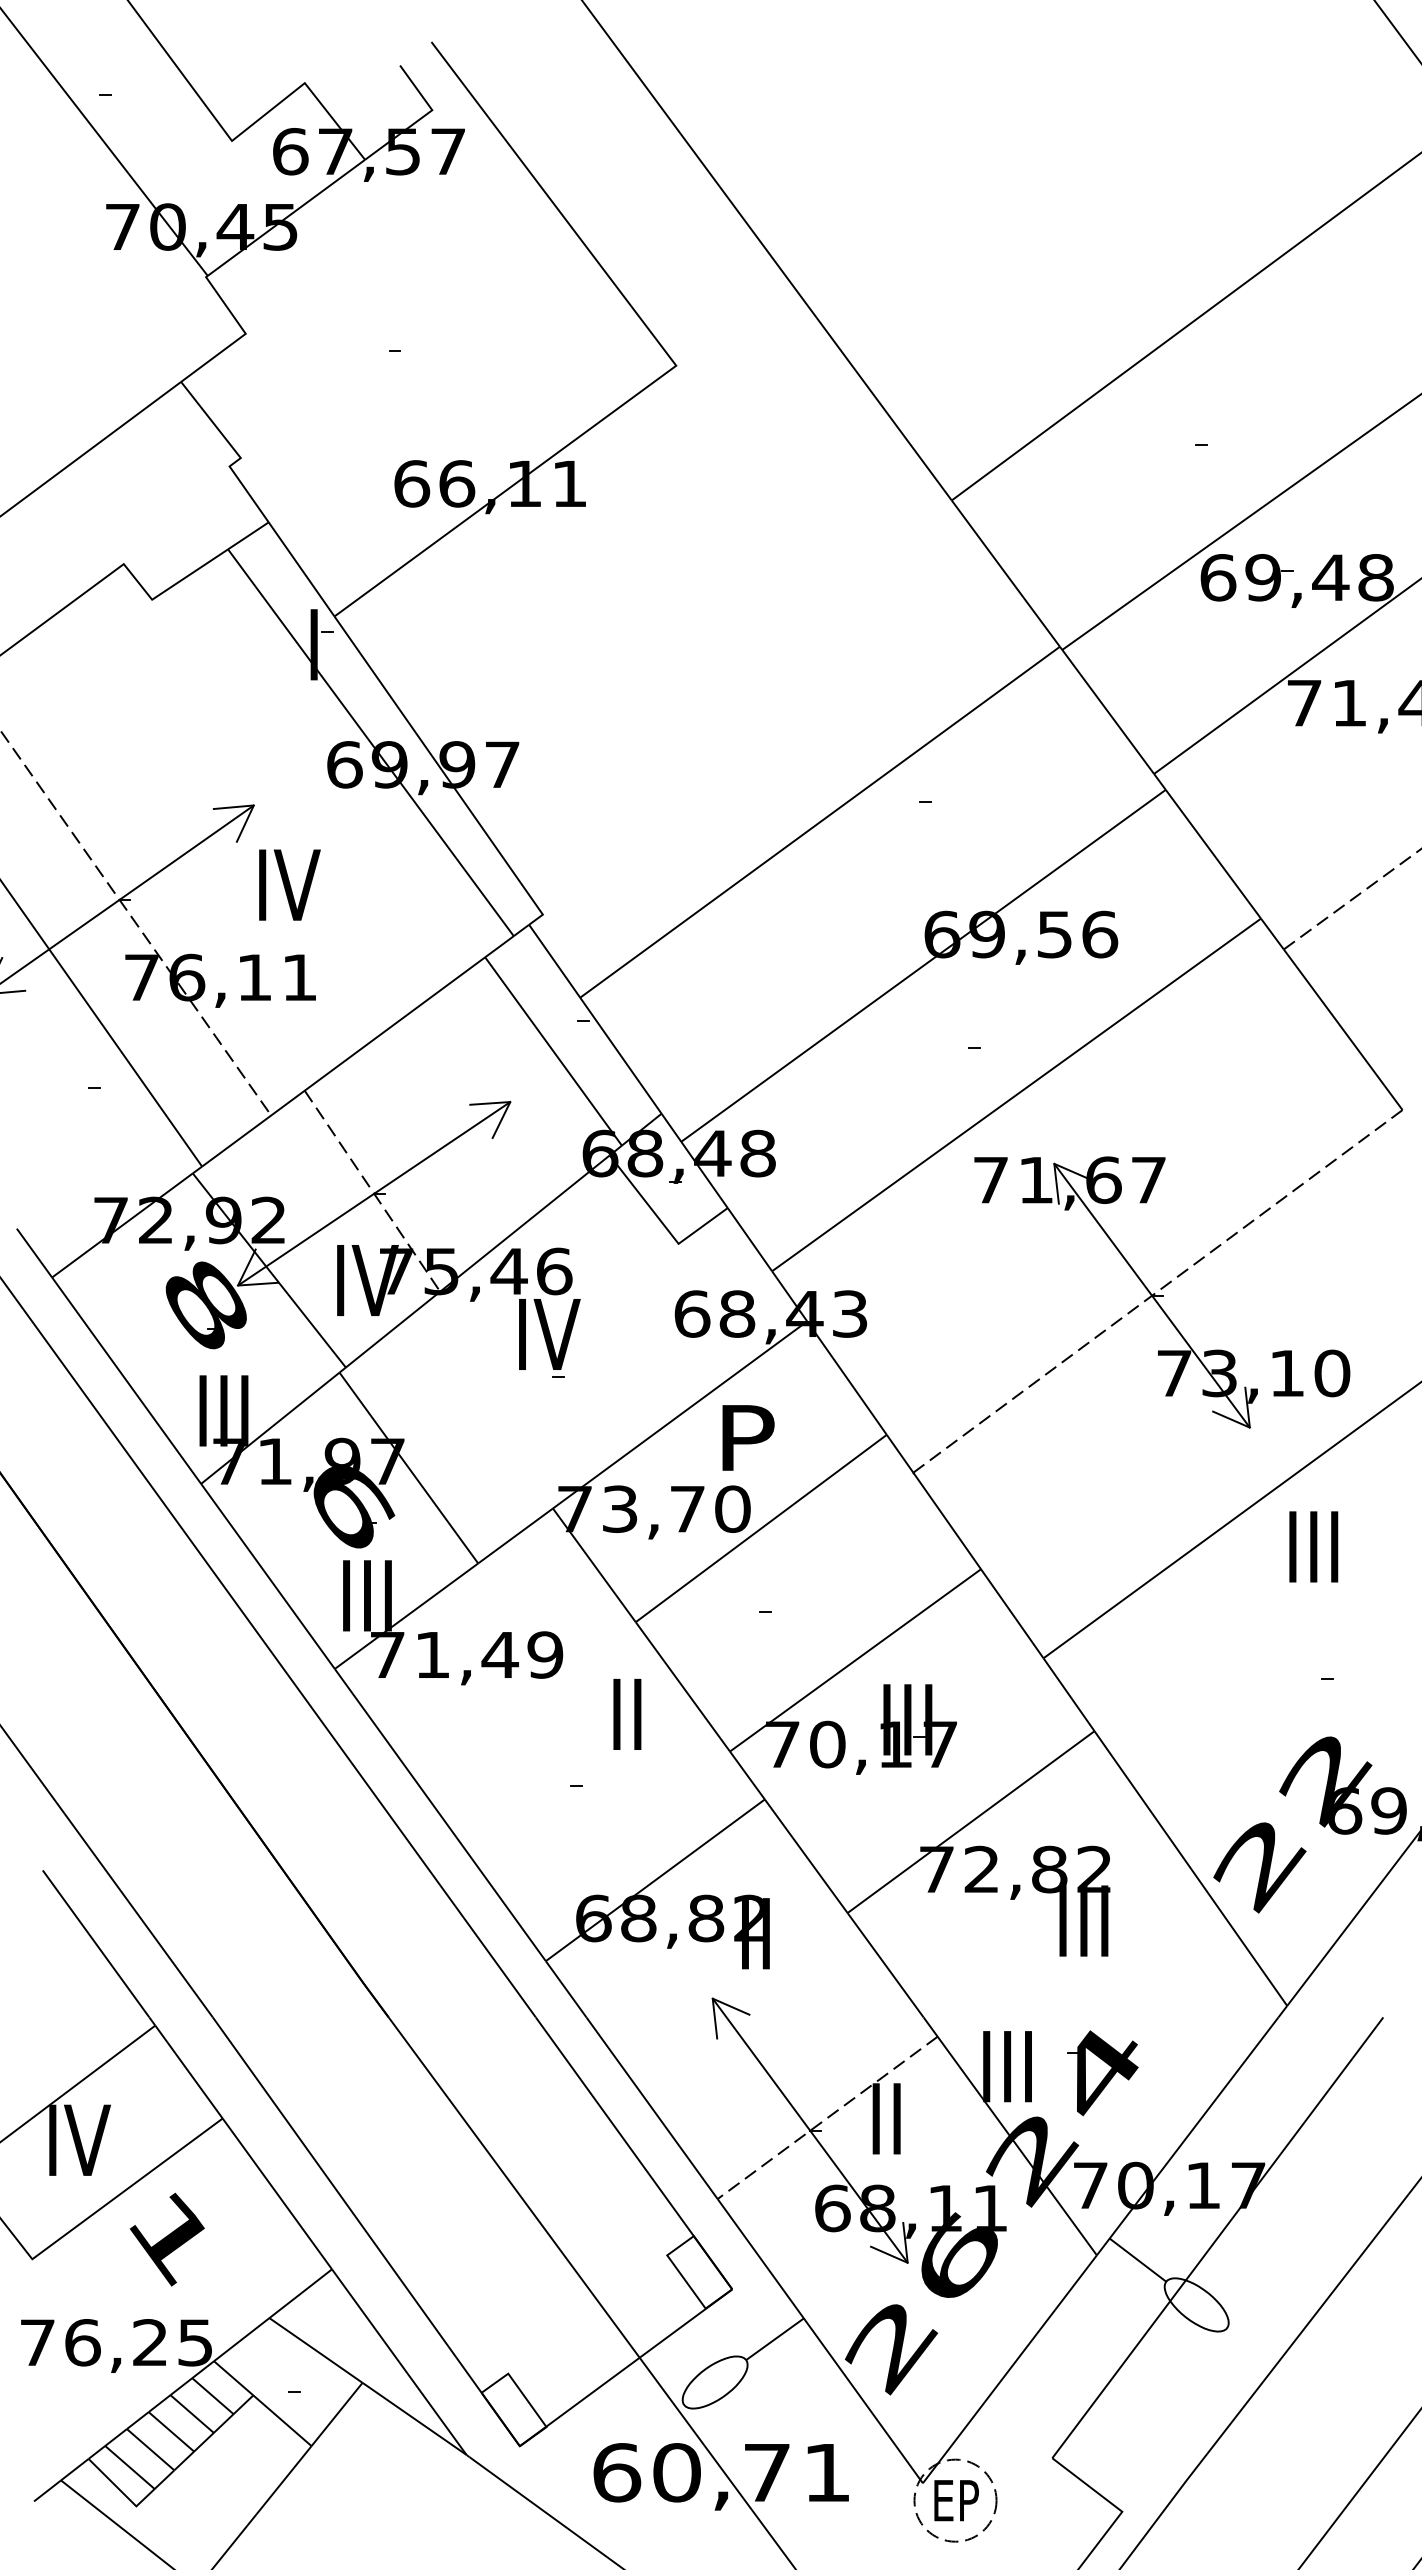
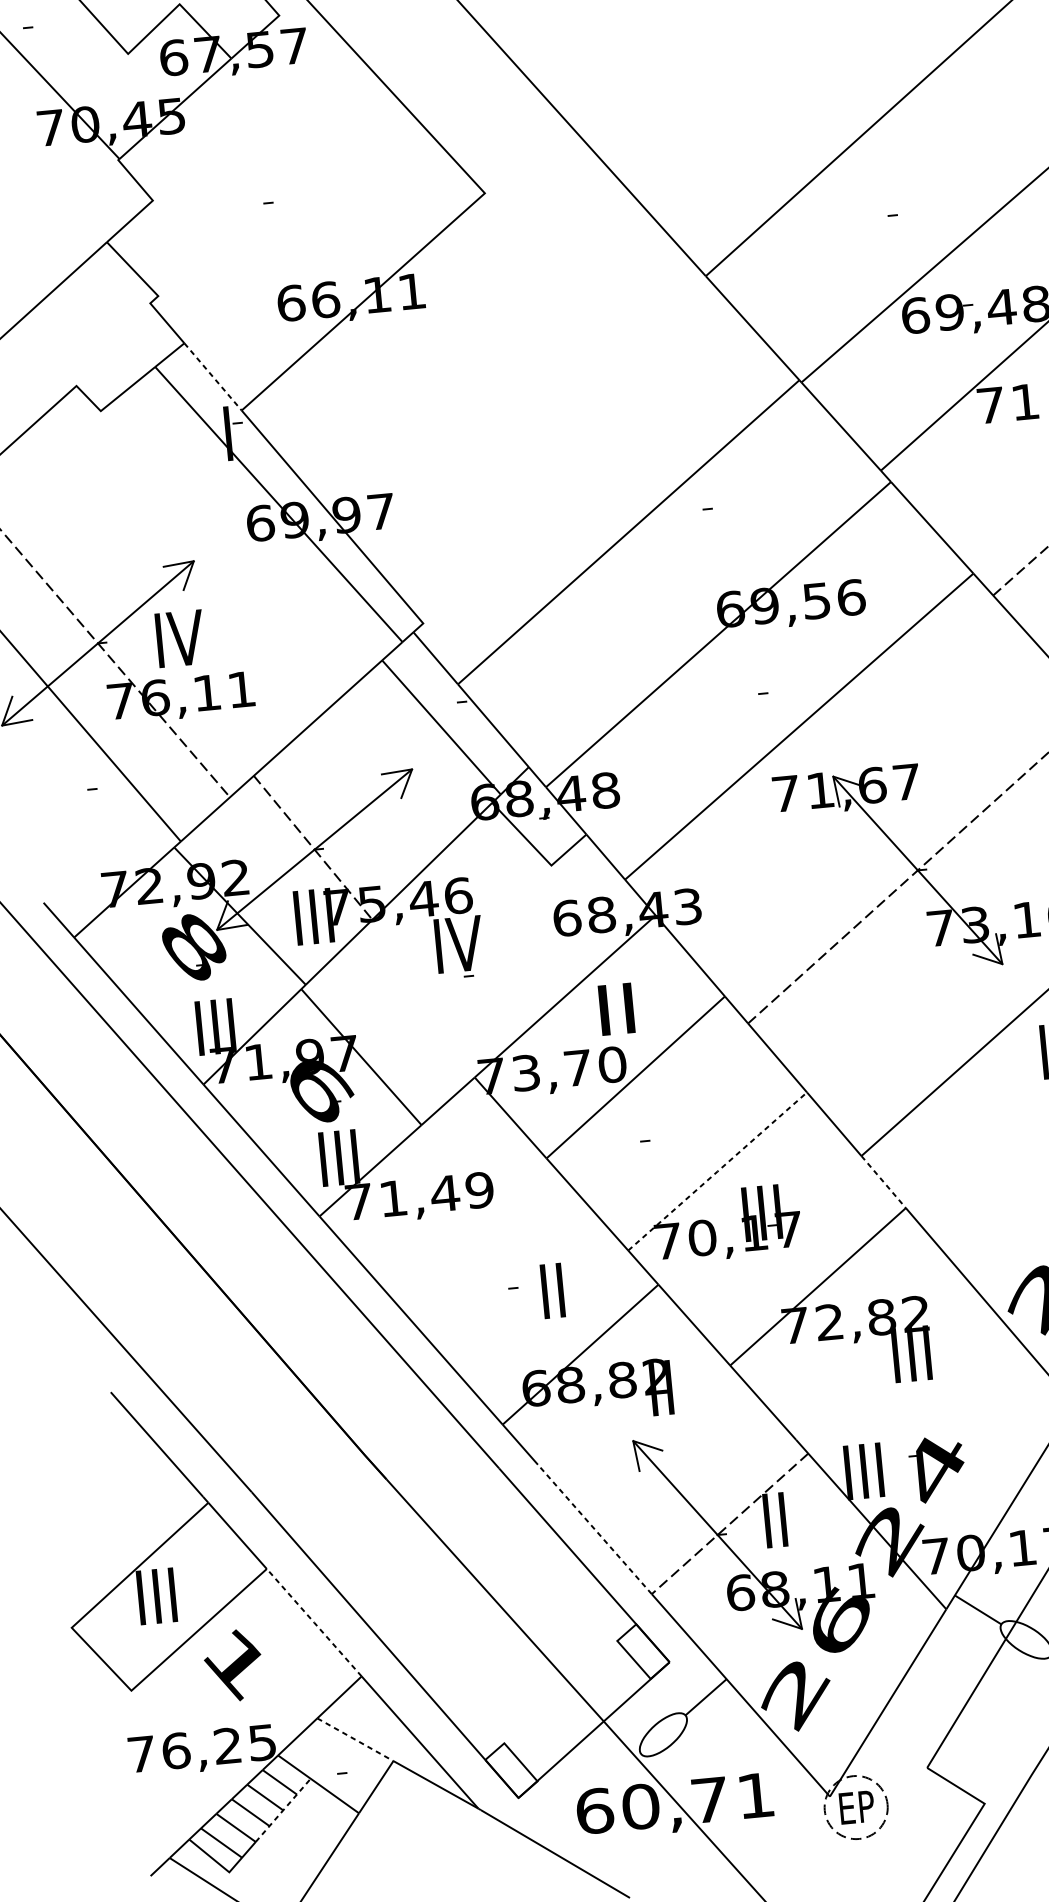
line: (301, 569) -> (212, 376), solid -> dashed
text: (289, 884) -> (180, 638), moved
text: (367, 1280) -> (315, 916), IV -> III
text: (748, 1437) -> (619, 1008), P -> II
line: (855, 1660) -> (717, 1171), solid -> dashed
line: (1069, 1694) -> (884, 1181), solid -> dashed
text: (627, 1713) -> (552, 1290), moved
line: (651, 2107) -> (594, 1528), solid -> dashed
text: (79, 2139) -> (158, 1595), IV -> III
line: (277, 2193) -> (314, 1622), solid -> dashed
line: (316, 2350) -> (355, 1739), solid -> dashed
line: (214, 2432) -> (283, 1810), solid -> dashed

